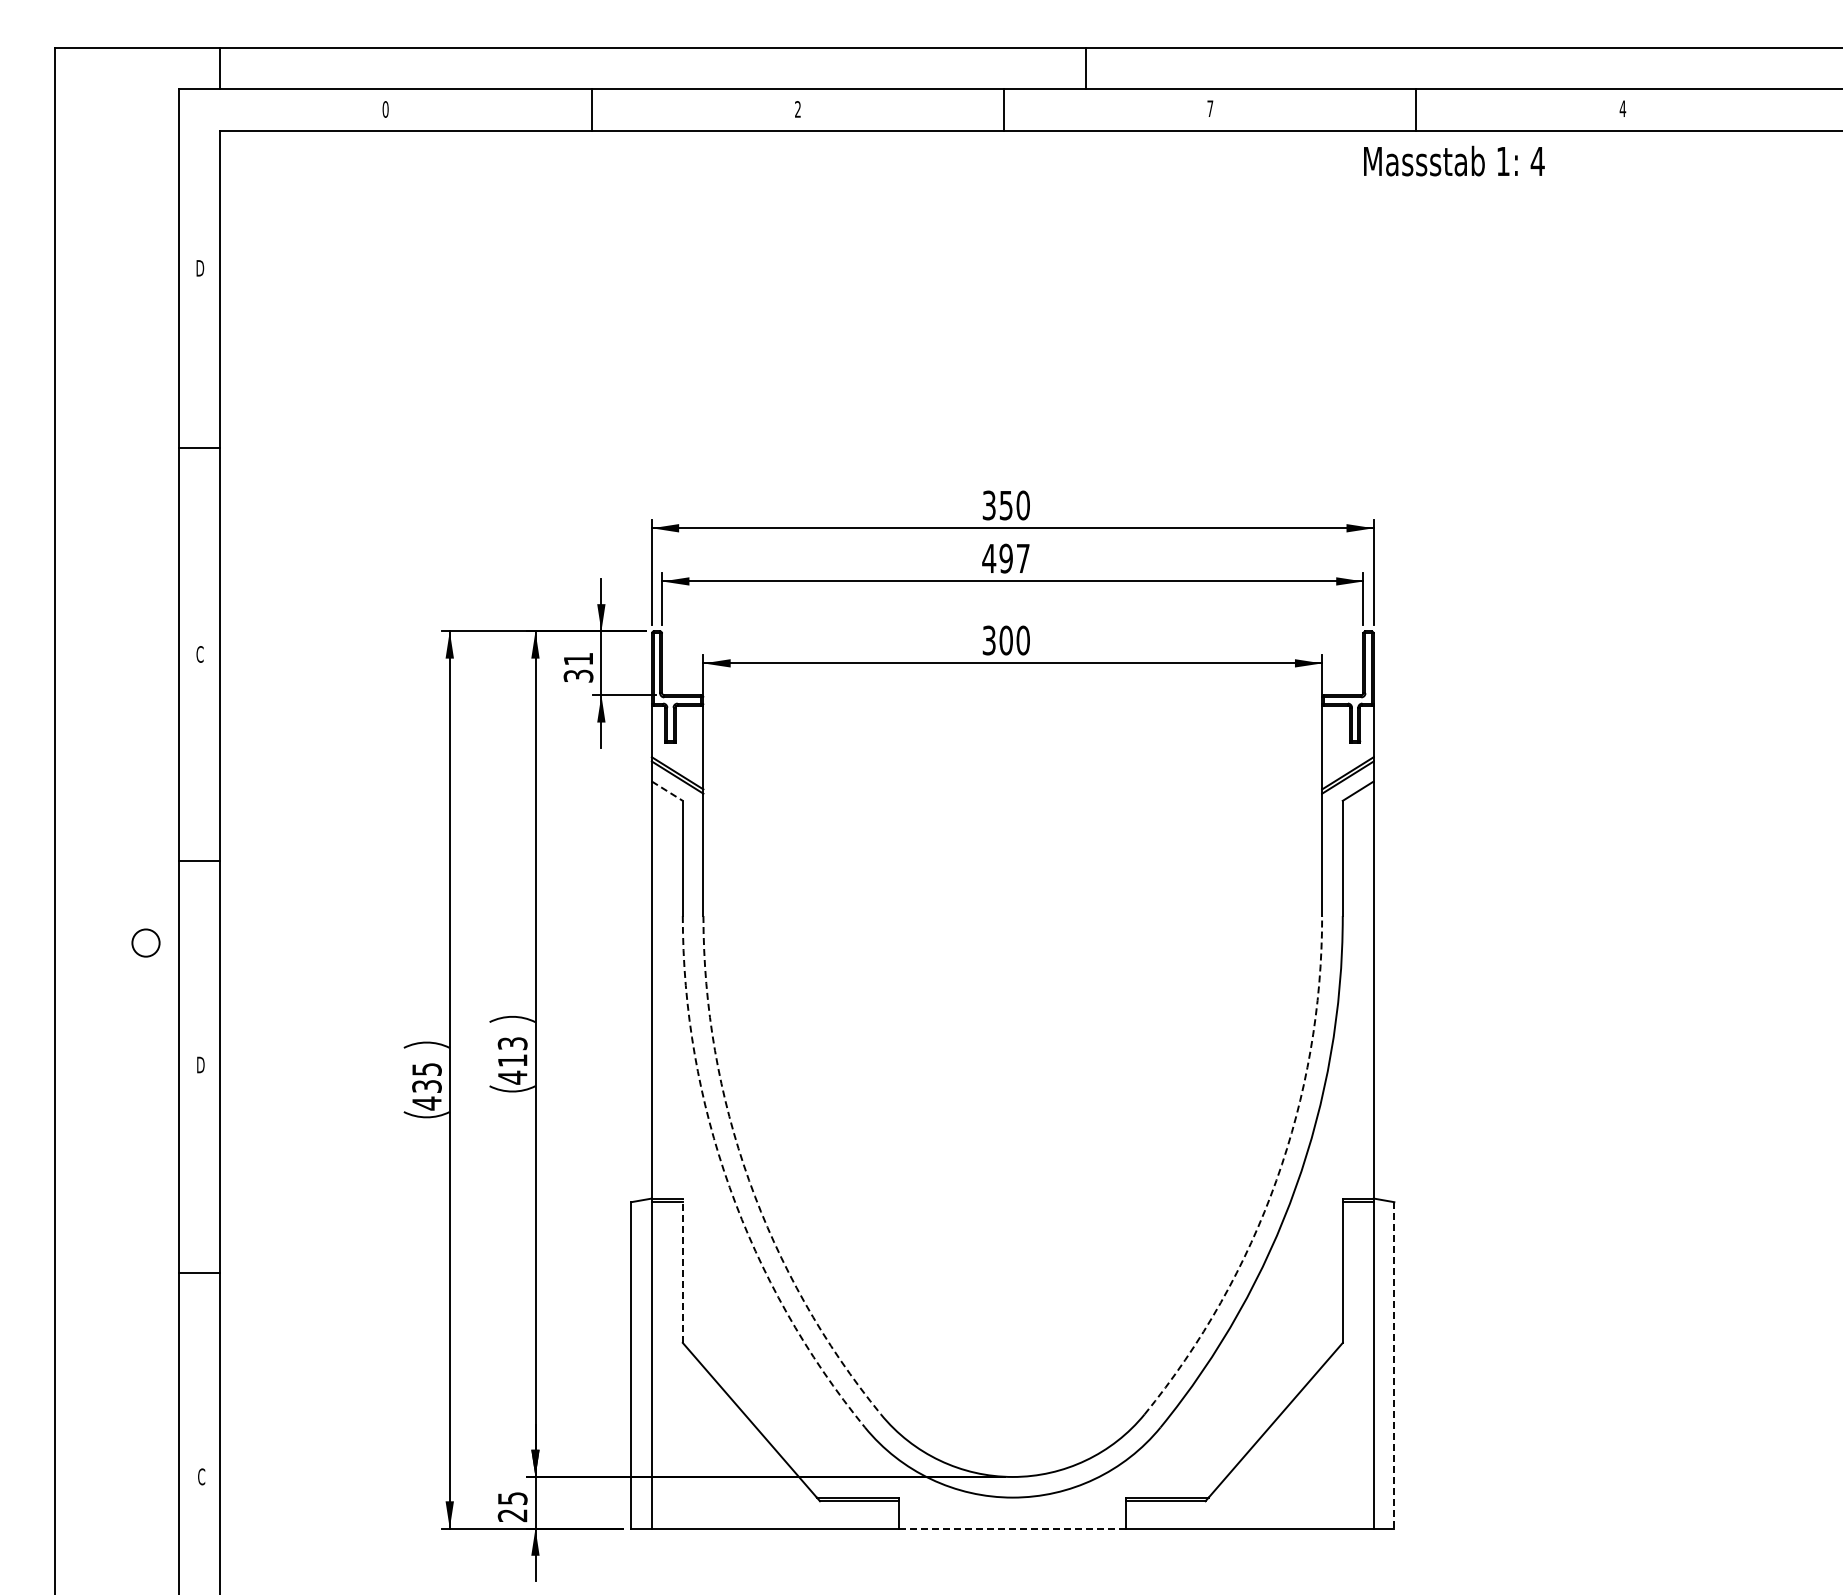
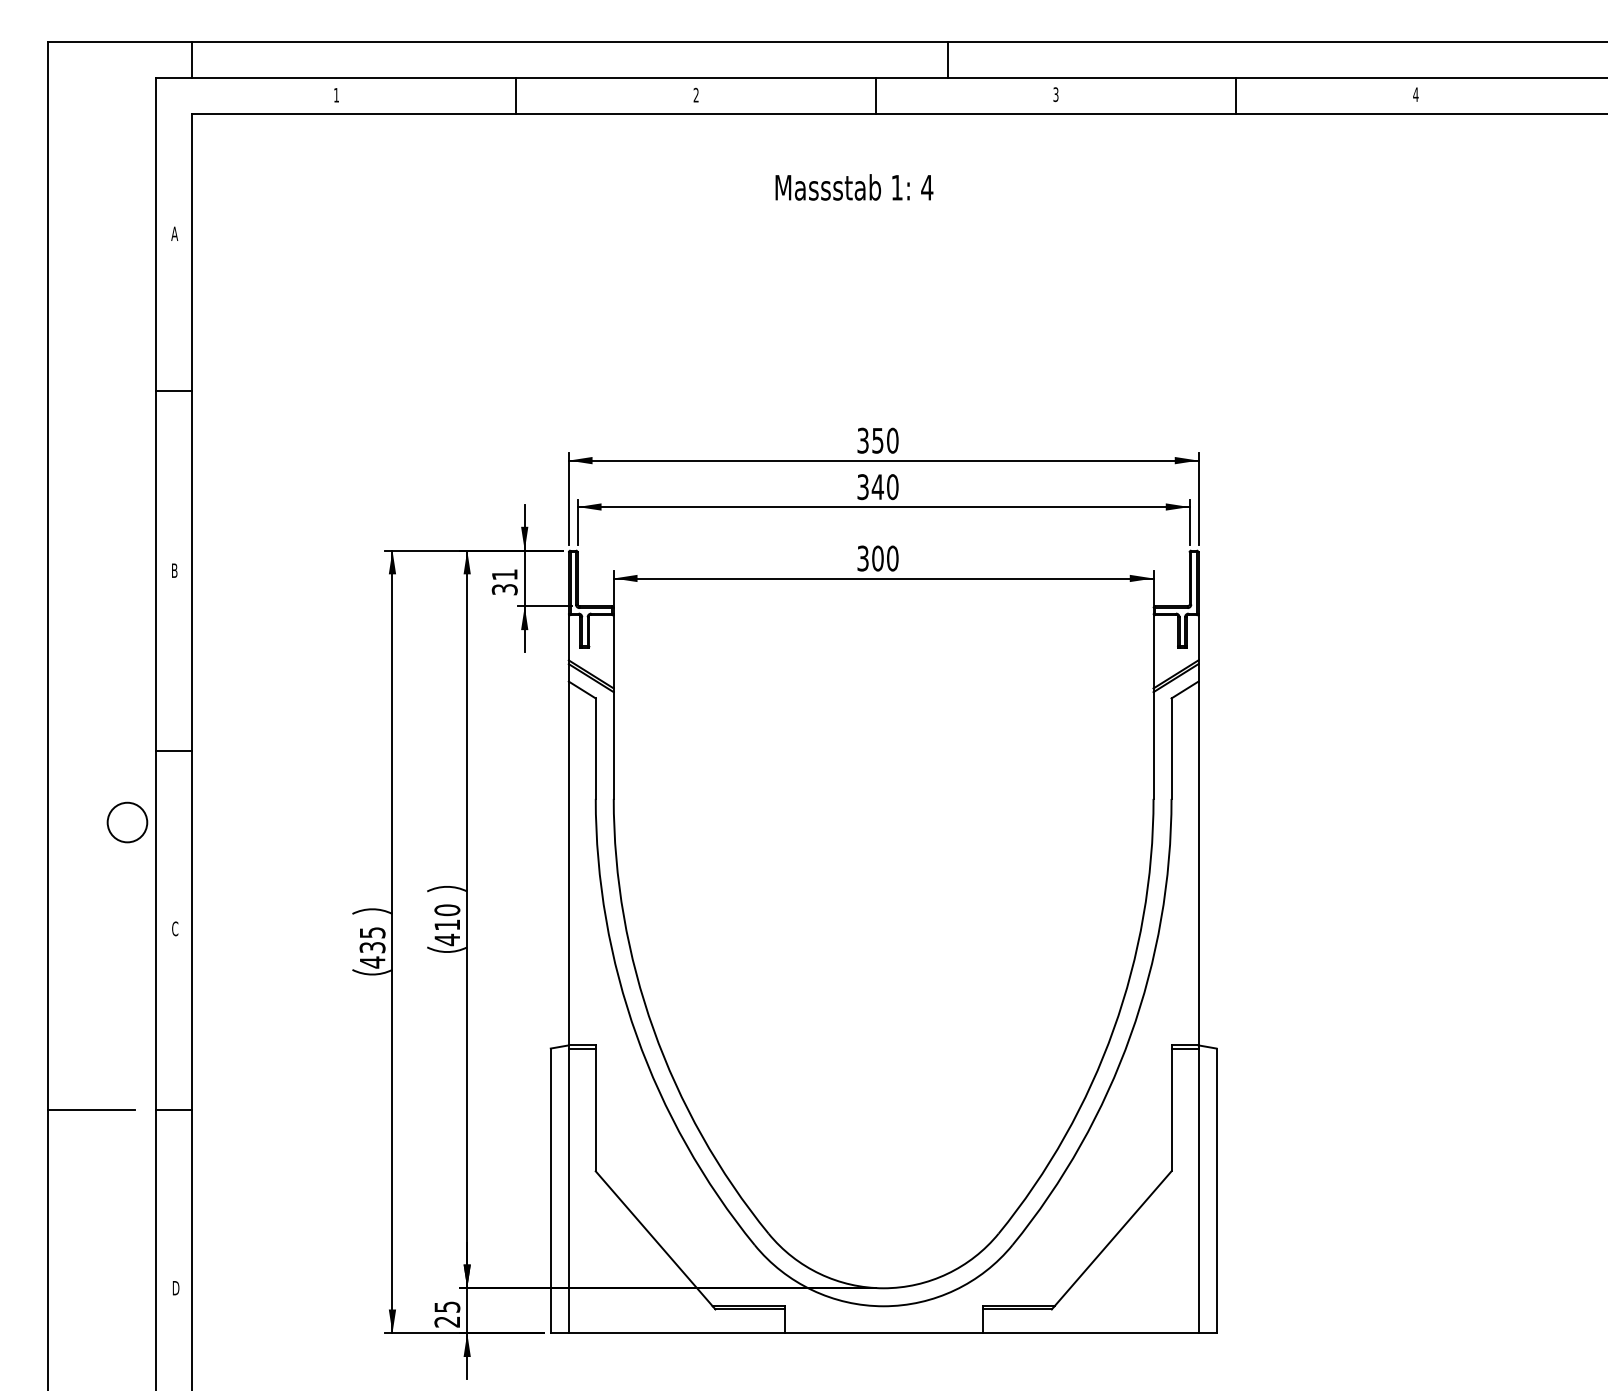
text: (1210, 108) -> (1056, 94), 7 -> 3
text: (385, 109) -> (336, 95), 0 -> 1
text: (1454, 160) -> (854, 186), moved
text: (200, 268) -> (174, 234), D -> A
text: (1005, 558) -> (877, 486), 497 -> 340
text: (199, 654) -> (174, 570), C -> B
line: (667, 791) -> (582, 690), dashed -> solid
circle: (145, 942) -> (127, 821), size x1.67
text: (512, 1043) -> (447, 910), 413 -> 410
text: (200, 1064) -> (174, 928), D -> C
arc: (749, 1180) -> (653, 1029), dashed -> solid
arc: (1276, 1180) -> (1113, 1029), dashed -> solid
arc: (729, 1187) -> (636, 1035), dashed -> solid
line: (682, 1270) -> (595, 1108), dashed -> solid
line: (104, 1273) -> (91, 1110), added
line: (1394, 1365) -> (1216, 1191), dashed -> solid
text: (201, 1476) -> (175, 1287), C -> D
line: (1013, 1528) -> (884, 1333), dashed -> solid

